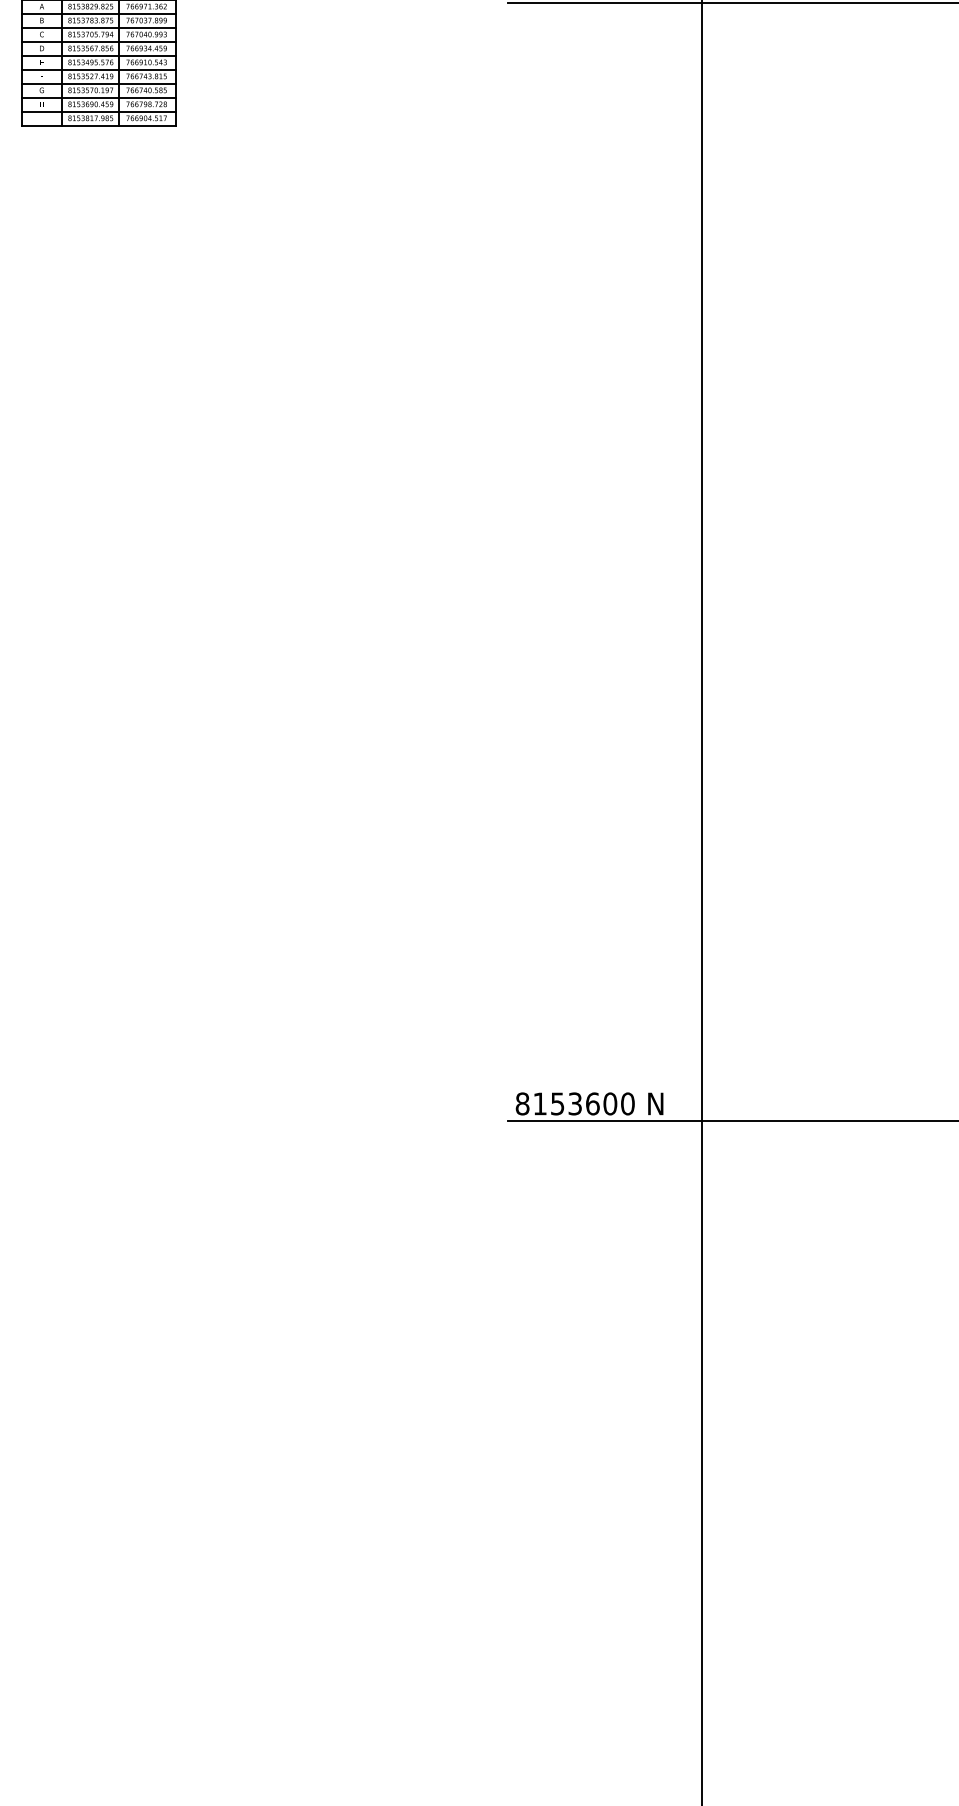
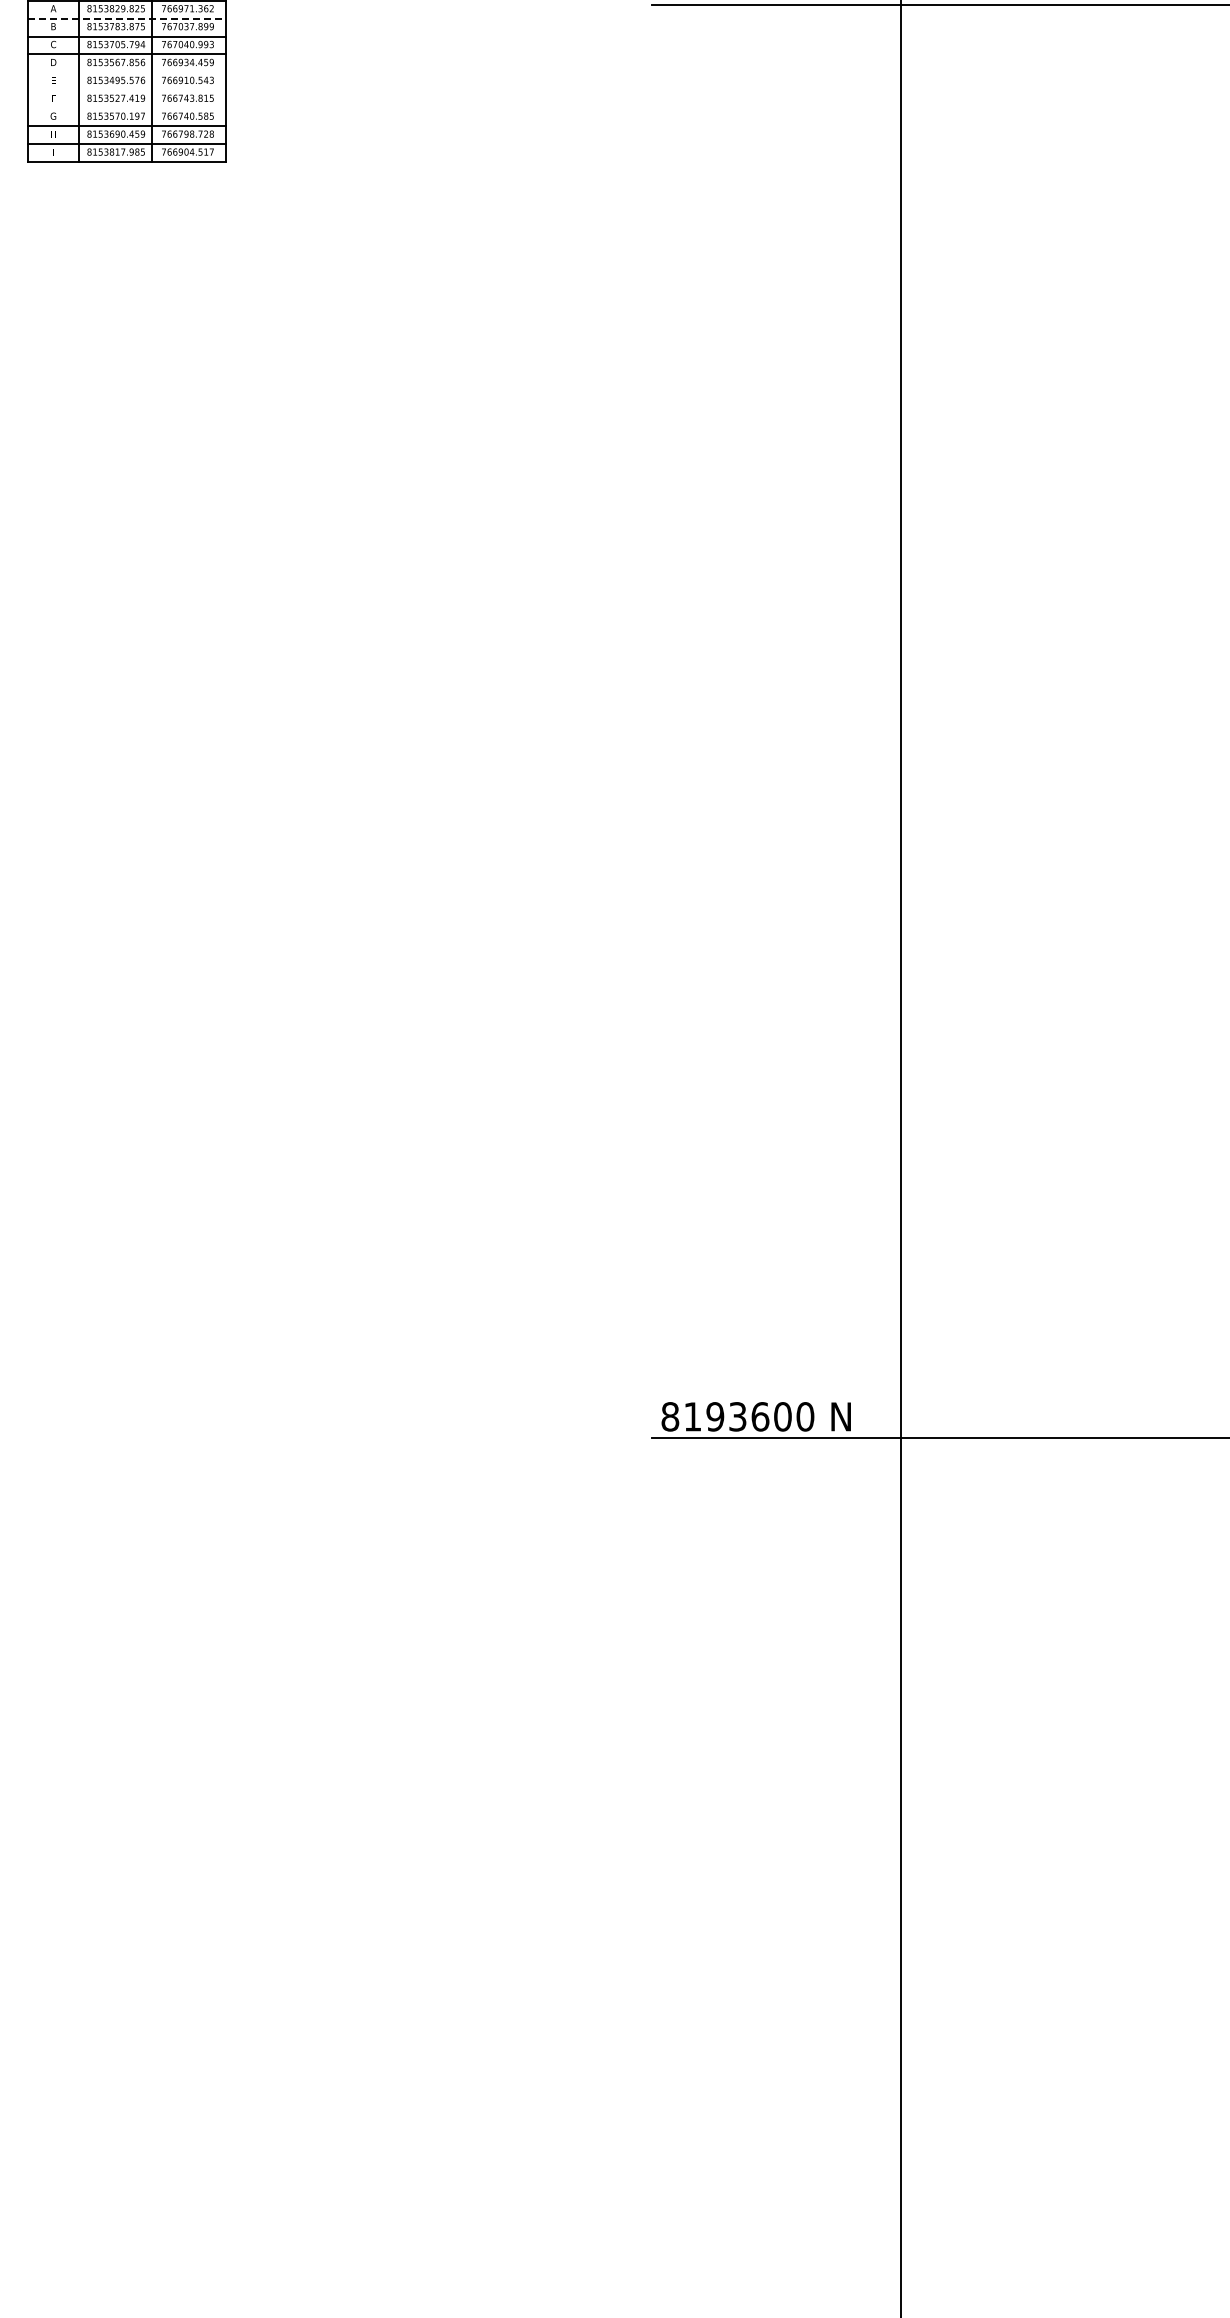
line: (99, 14) -> (127, 18), solid -> dashed
line: (98, 56) -> (126, 72), removed
line: (98, 70) -> (126, 90), removed
line: (98, 84) -> (126, 108), removed
text: (557, 1103) -> (715, 1416), 8153600 -> 8193600

